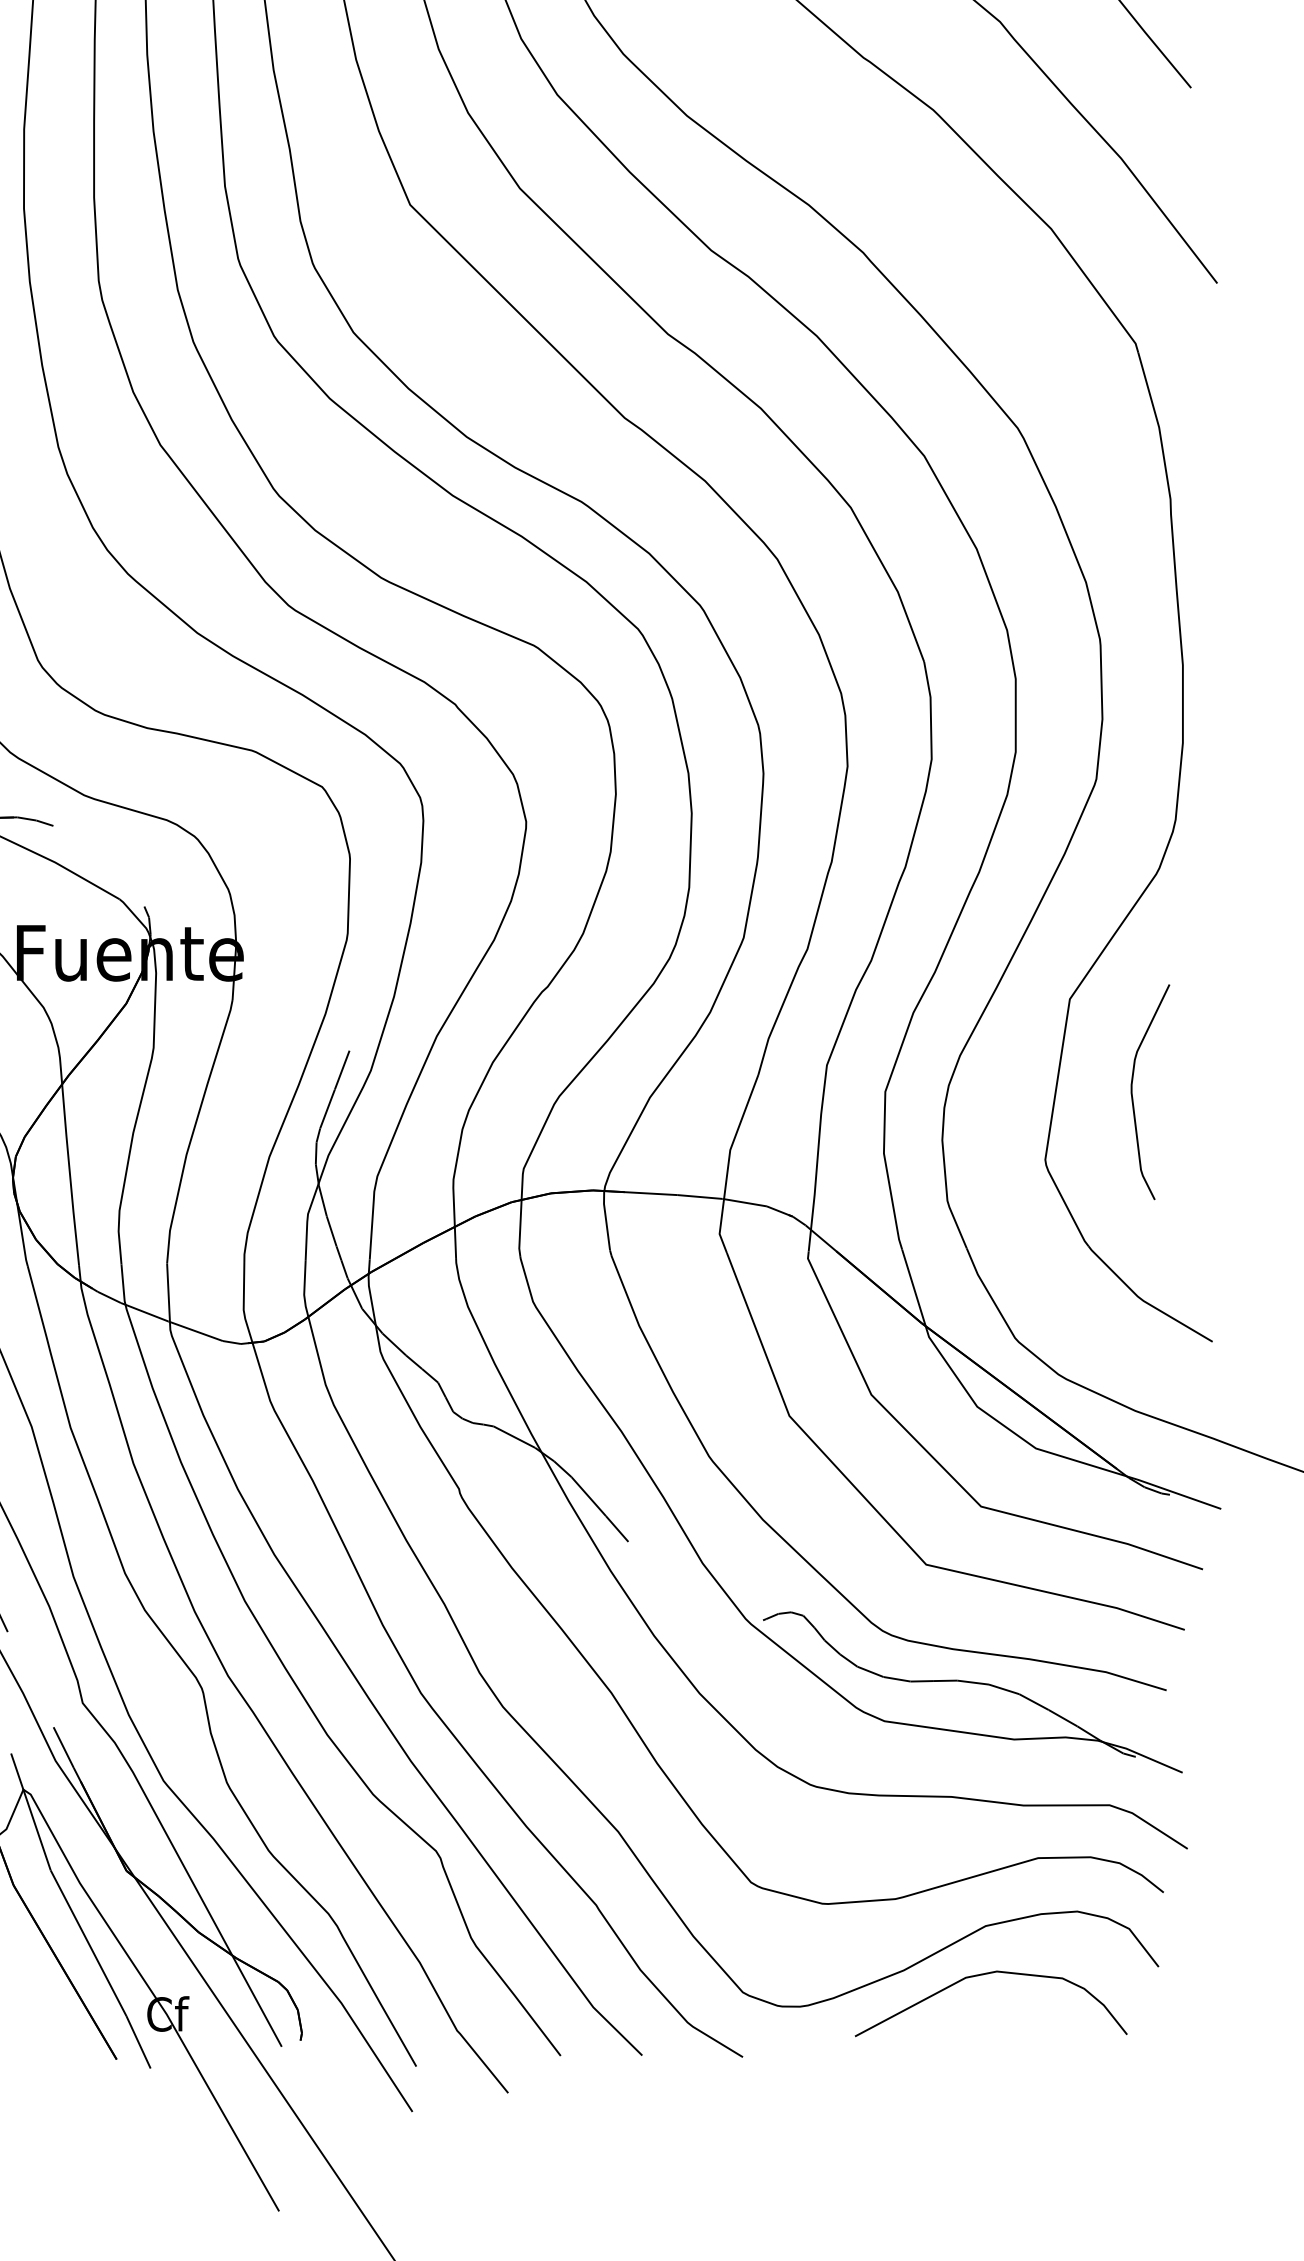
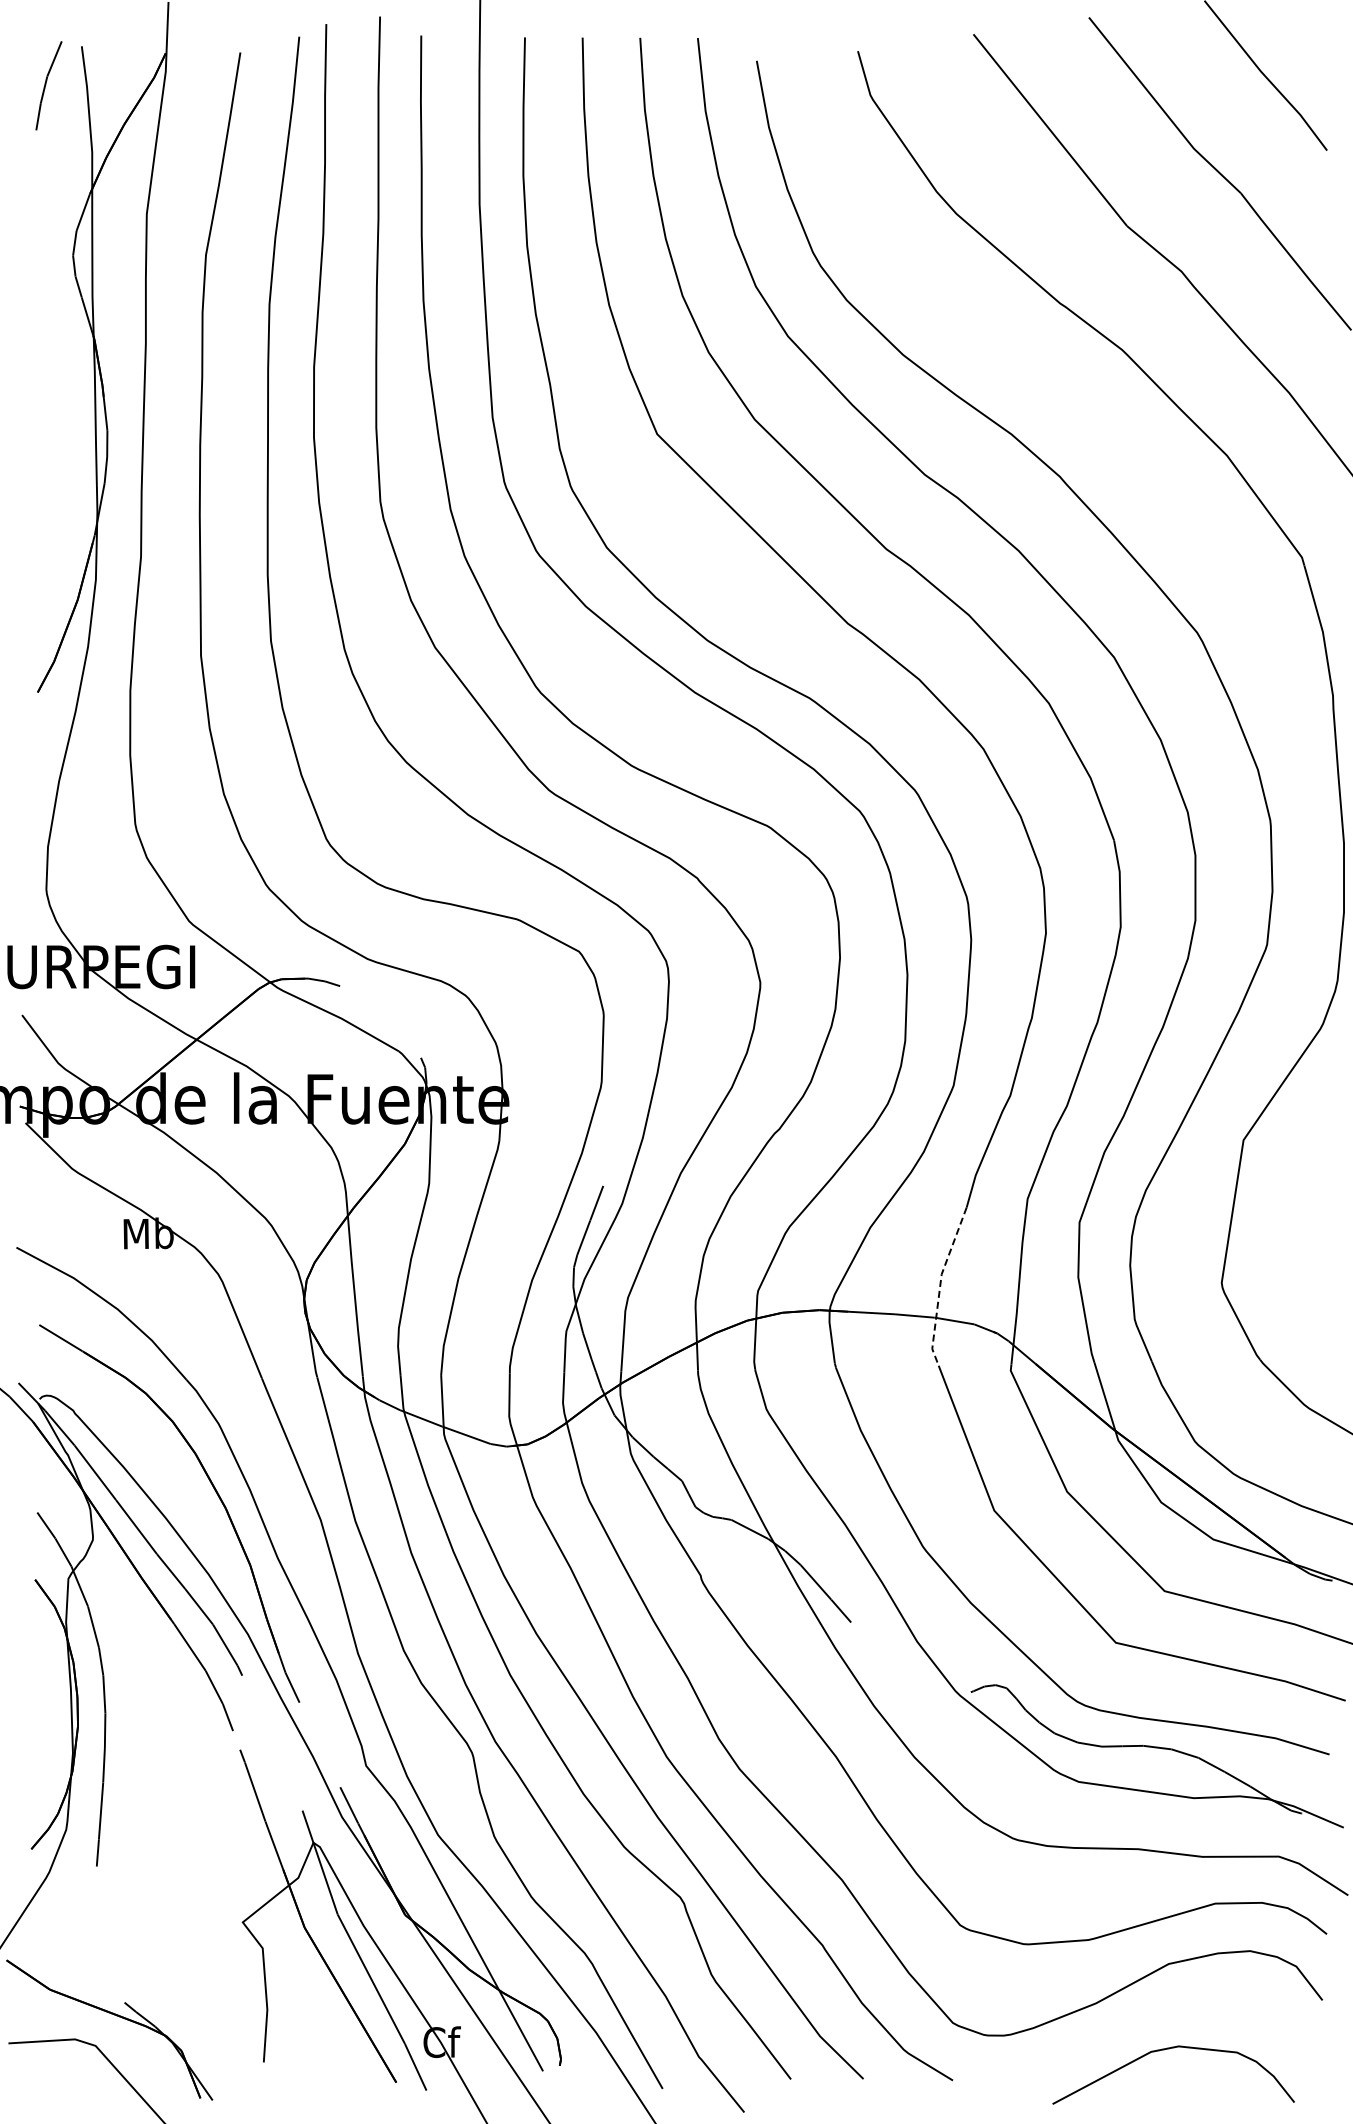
curve: (1132, 1091) -> (1299, 1222), removed
line: (728, 1163) -> (940, 1286), solid -> dashed
curve: (986, 1975) -> (1169, 2049), moved

